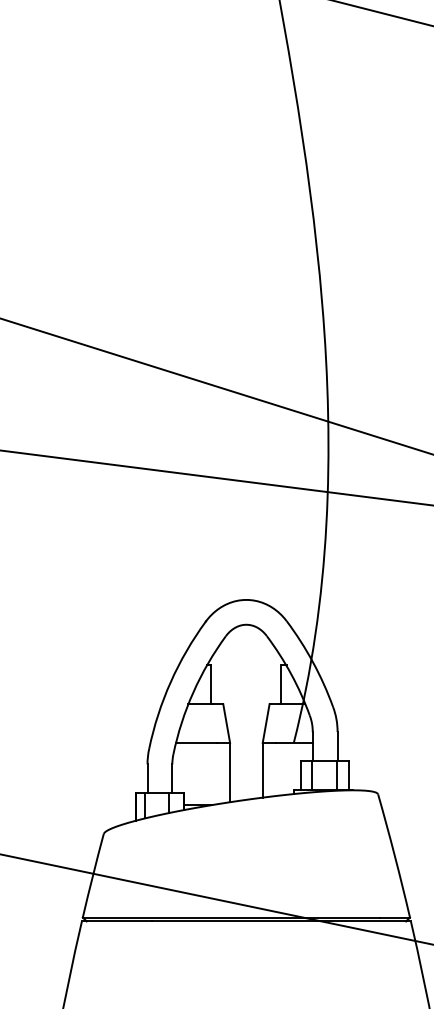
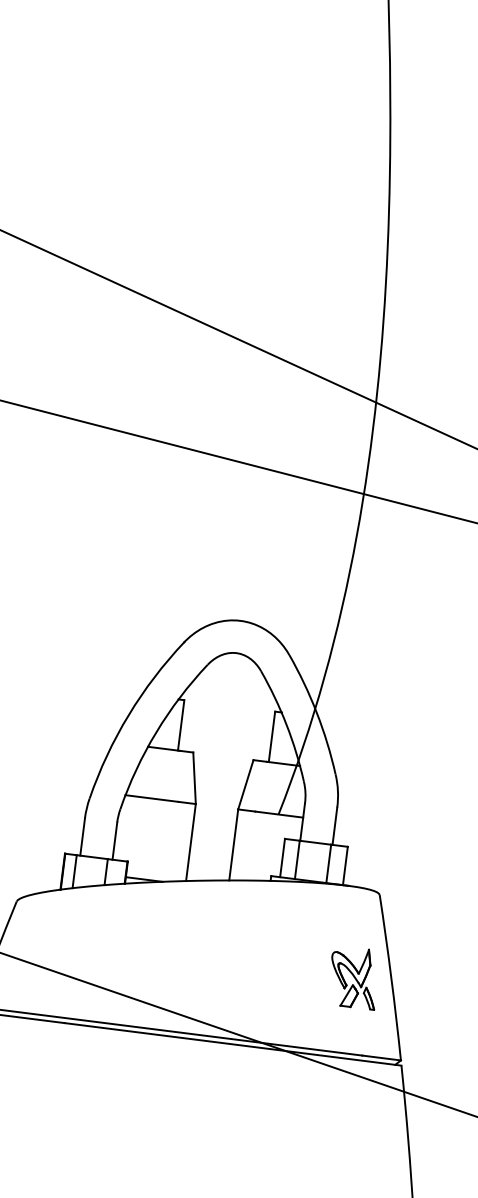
part: (366, 858) -> (354, 976), added

